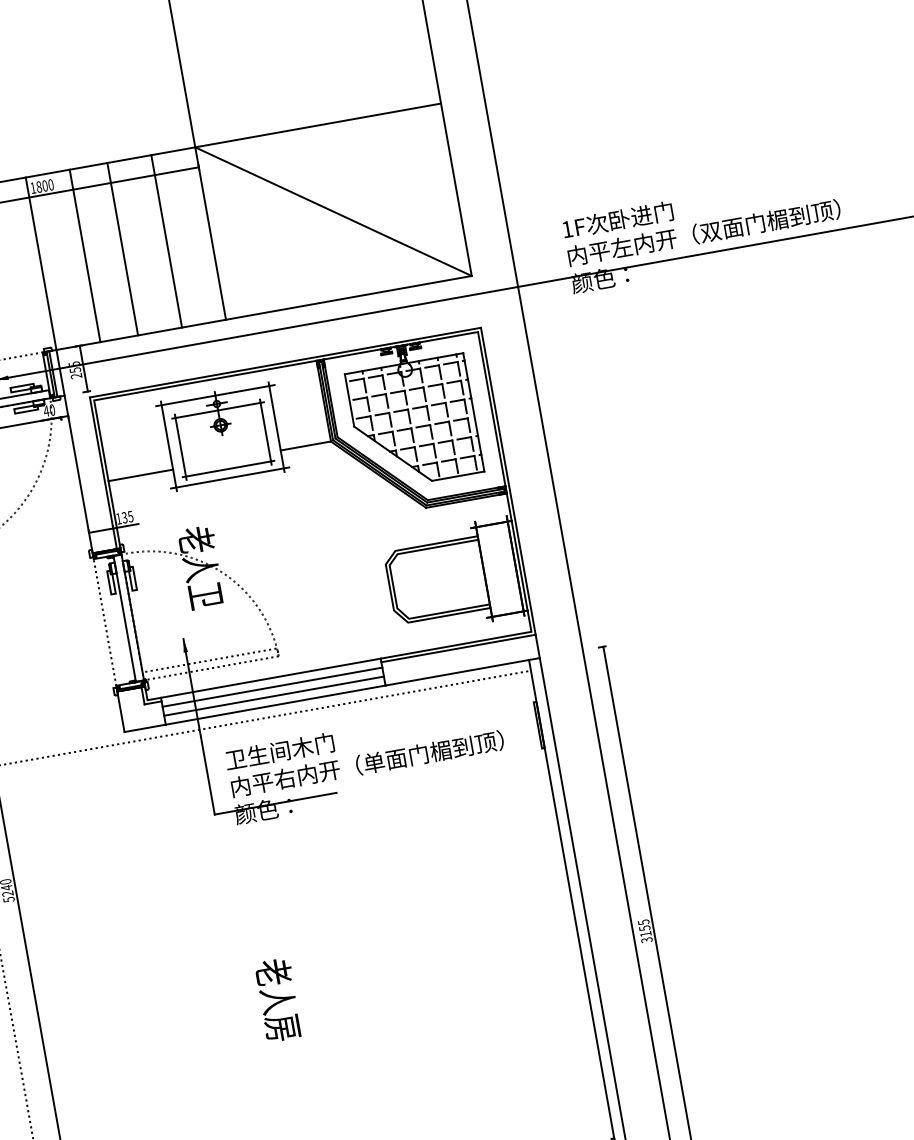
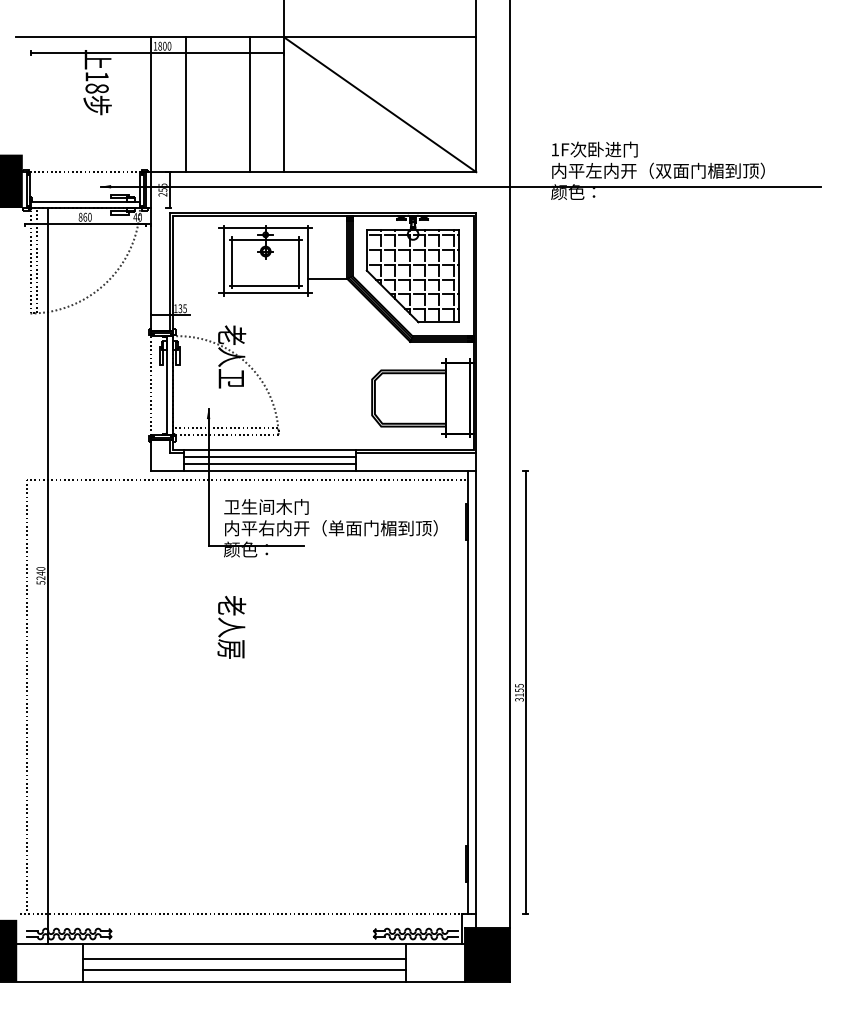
line: (123, 248) -> (215, 104), removed
line: (140, 475) -> (198, 278), removed
text: (277, 999) -> (231, 626), moved

